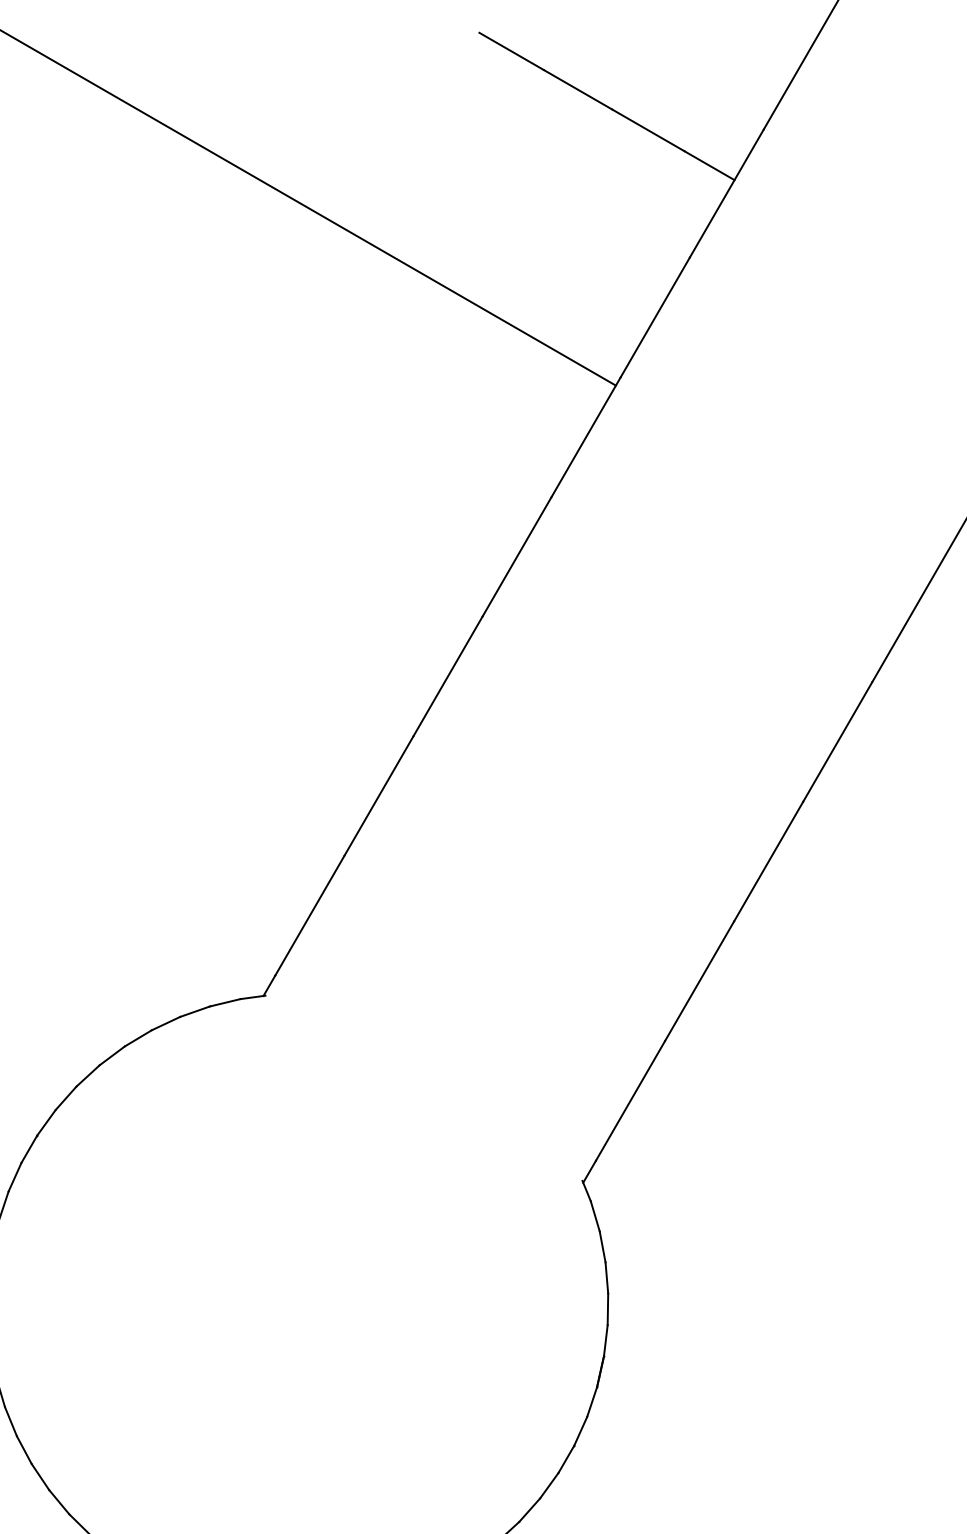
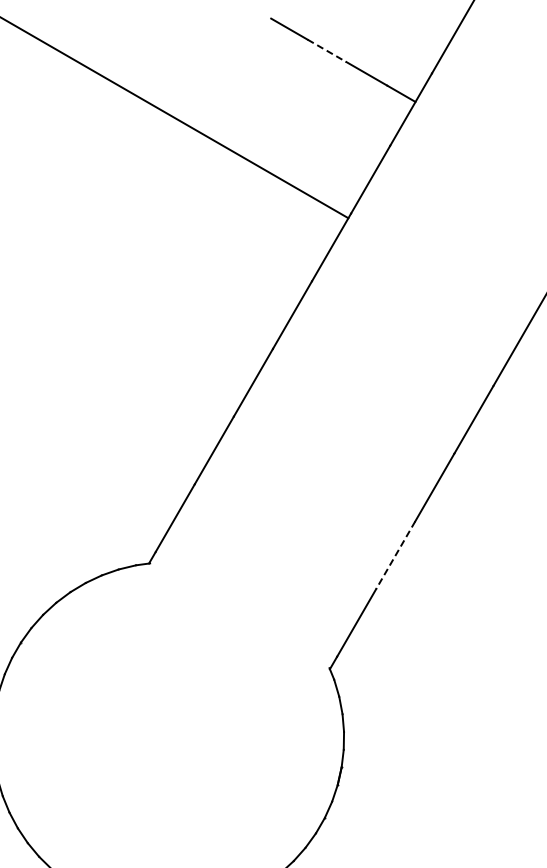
line: (578, 90) -> (327, 51), solid -> dashed
line: (699, 981) -> (395, 555), solid -> dashed

